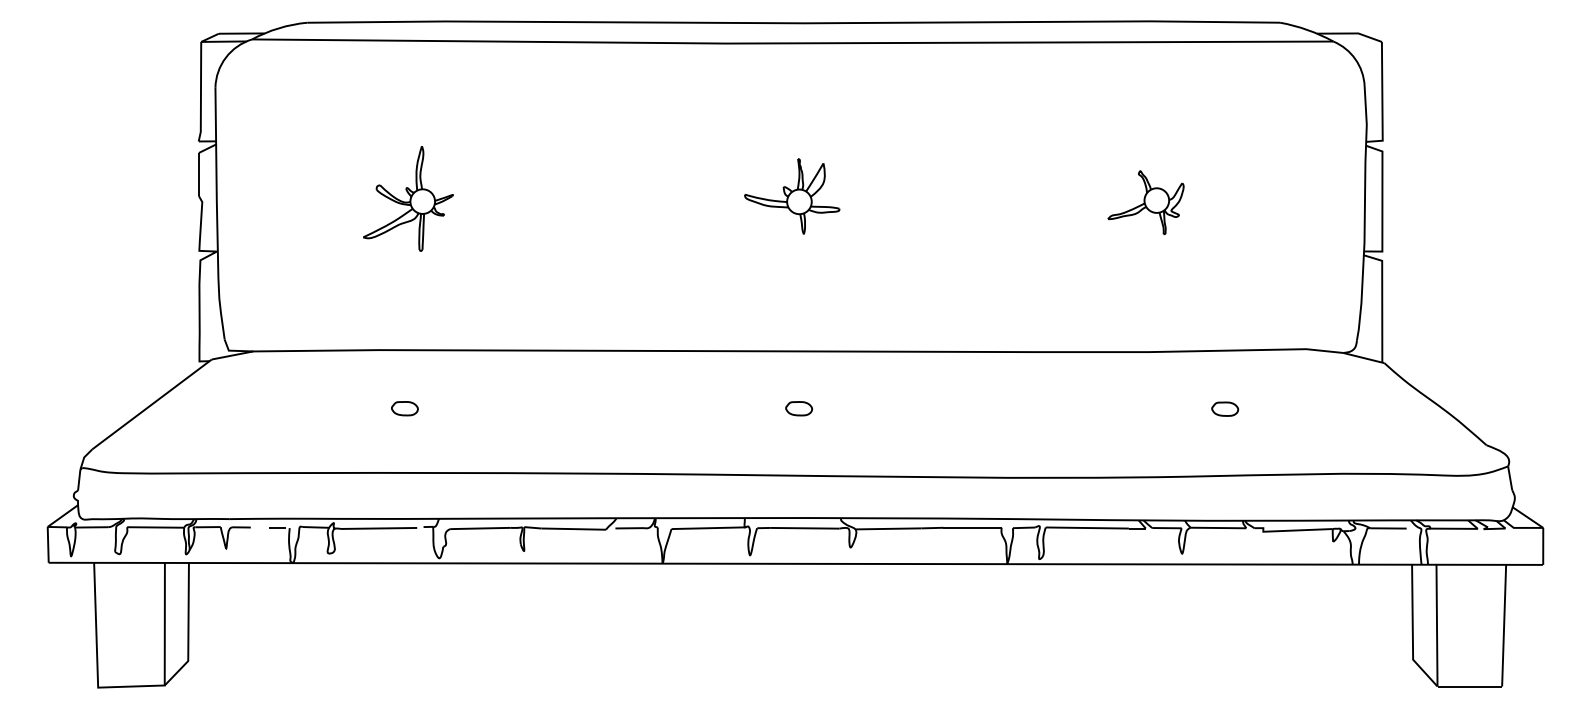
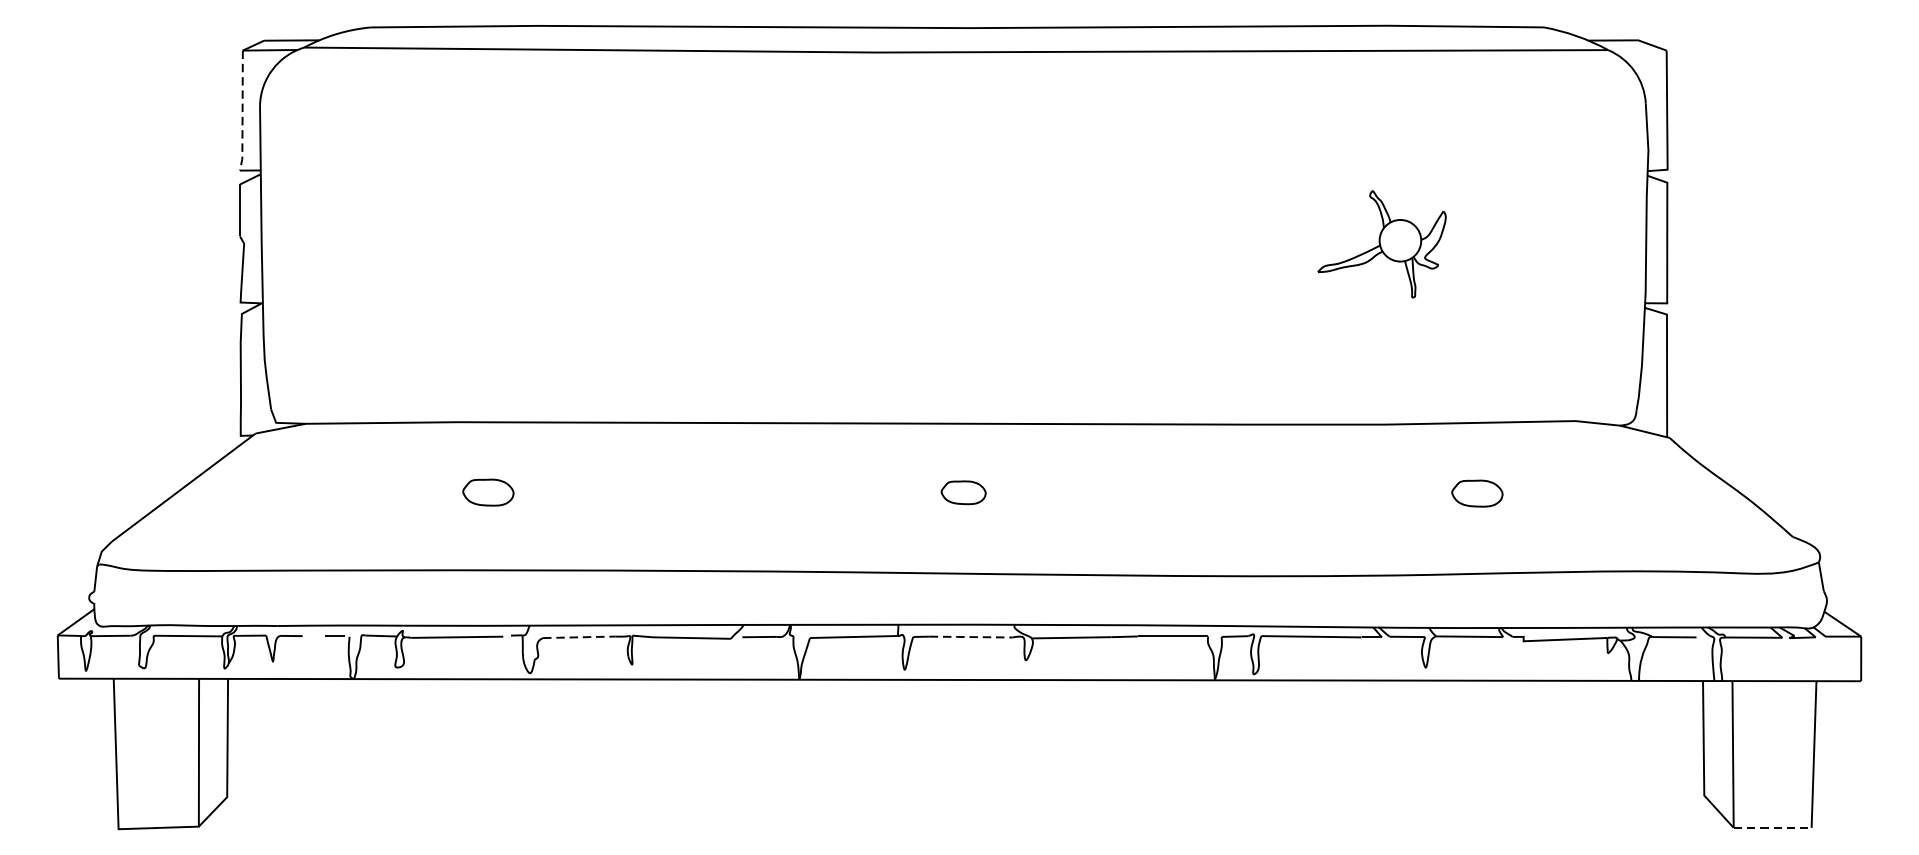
line: (200, 92) -> (241, 111), solid -> dashed
part: (792, 196) -> (955, 236), removed
part: (408, 198) -> (492, 239), removed
part: (1145, 202) -> (1381, 244), size x1.4
part: (404, 408) -> (487, 492), size x1.6
part: (799, 408) -> (964, 492), size x1.4
part: (1225, 408) -> (1478, 492), size x1.6
line: (480, 528) -> (579, 637), solid -> dashed
line: (805, 528) -> (971, 637), solid -> dashed
line: (1470, 686) -> (1773, 827), solid -> dashed

